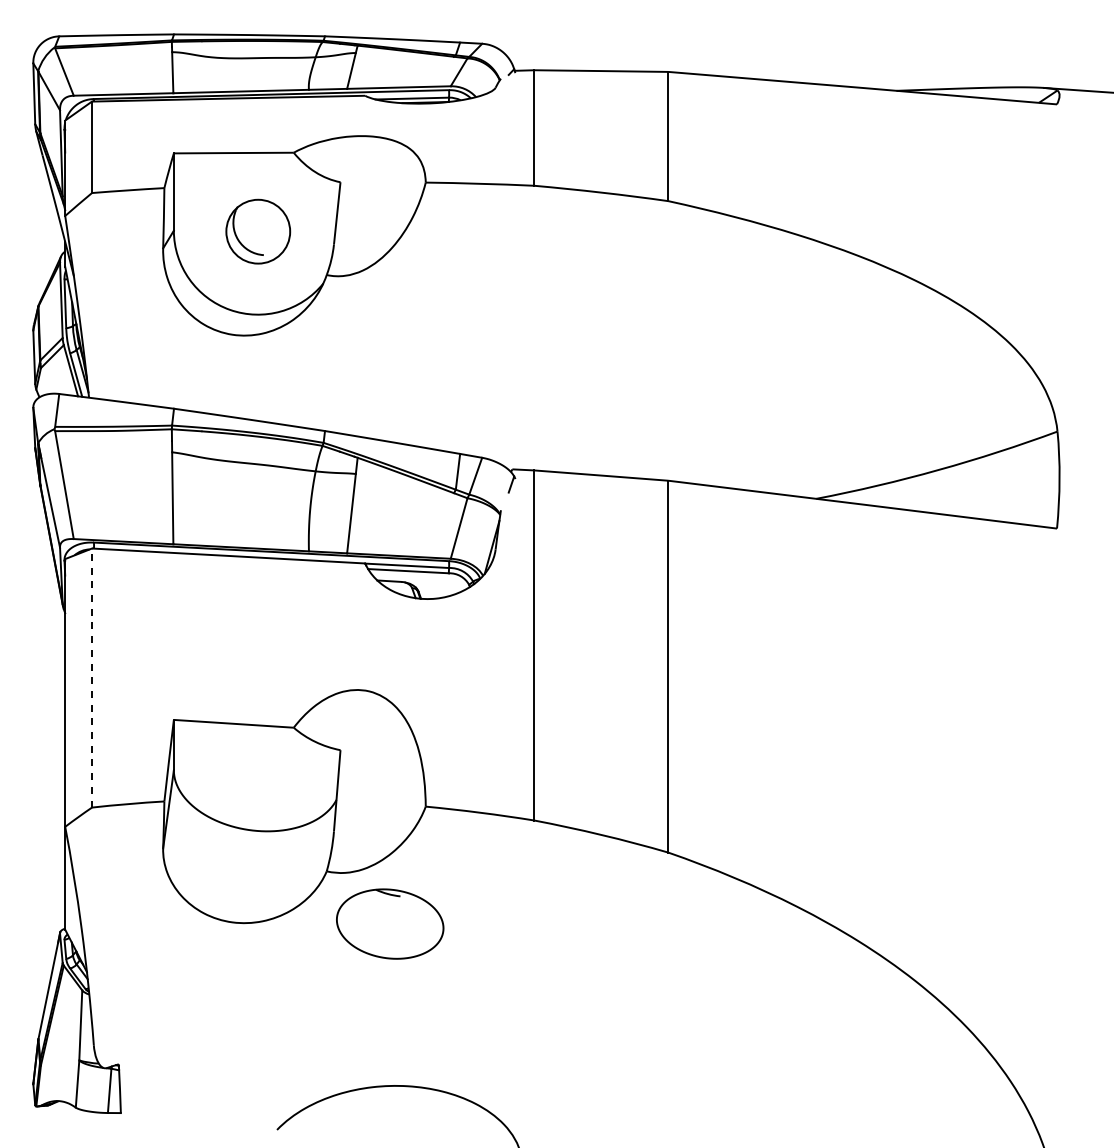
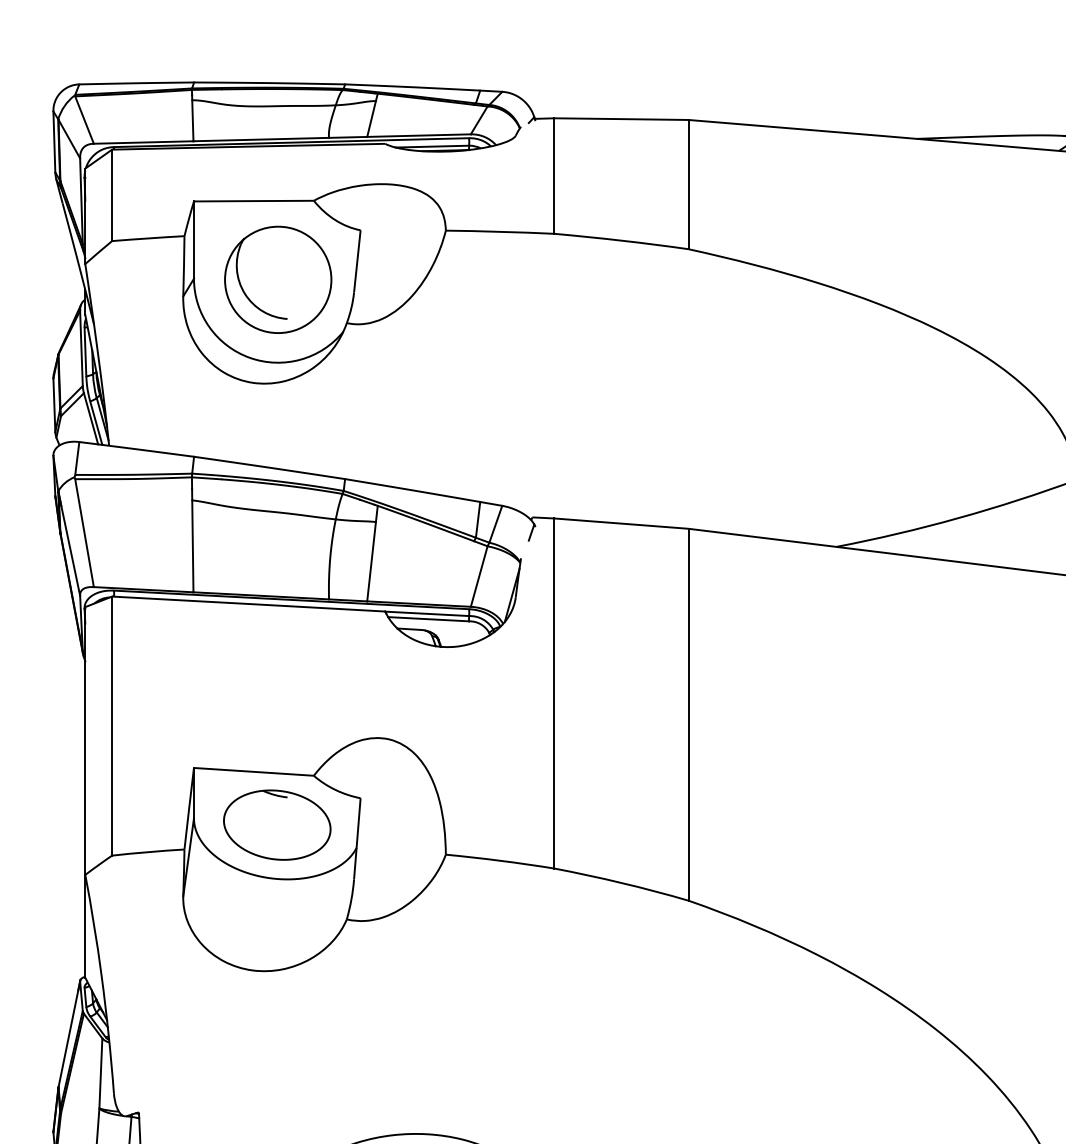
part: (258, 231) -> (278, 279), size x1.67
line: (92, 678) -> (112, 726), dashed -> solid
part: (390, 923) -> (277, 824), moved

